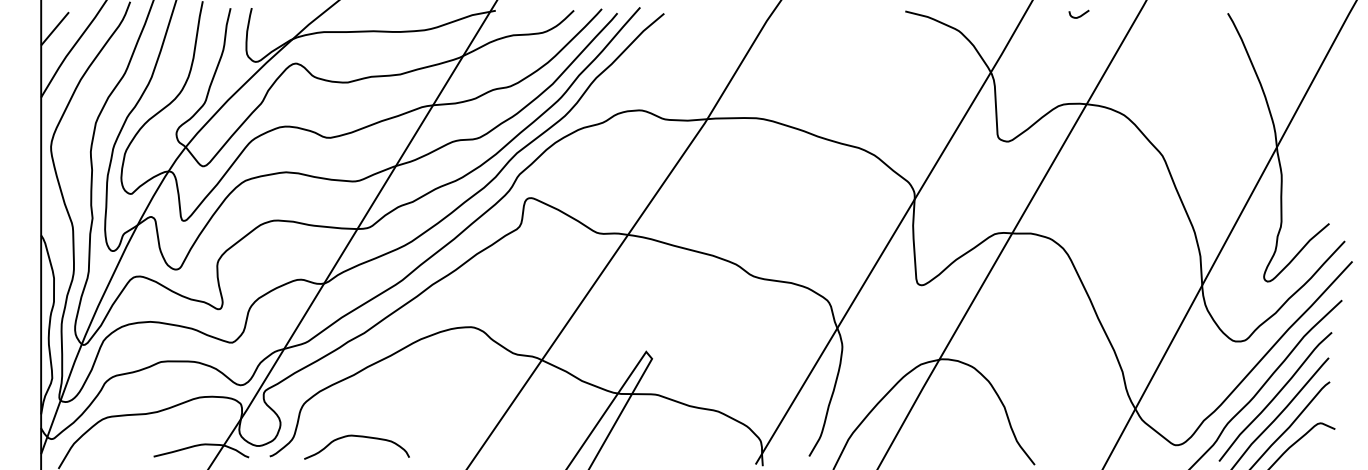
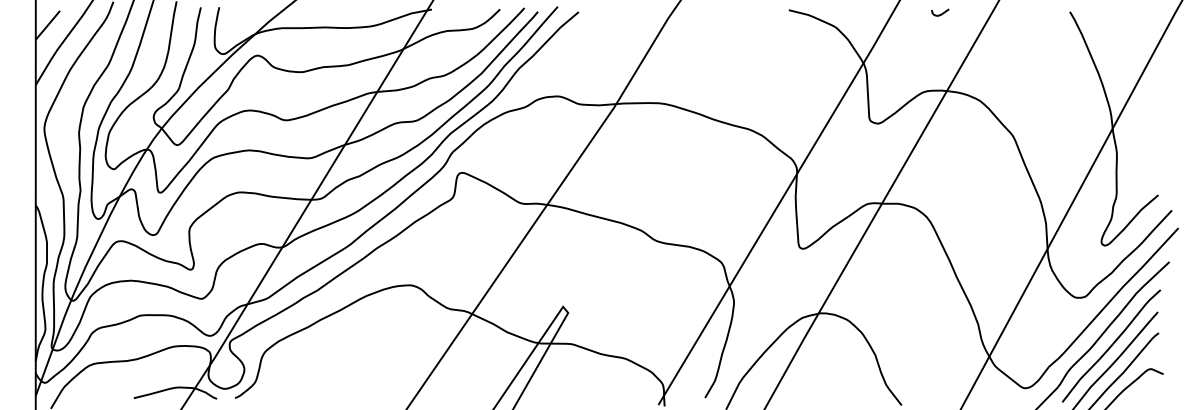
curve: (357, 437) -> (311, 381), removed

